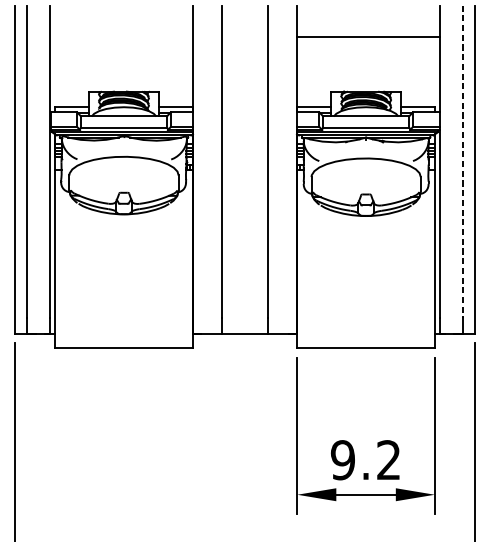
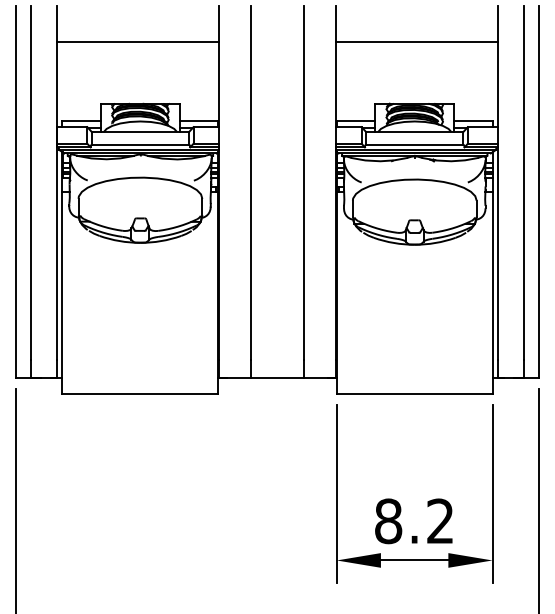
line: (121, 36) -> (137, 41), added
line: (463, 161) -> (524, 183), dashed -> solid
text: (342, 460) -> (388, 521), 9.2 -> 8.2

